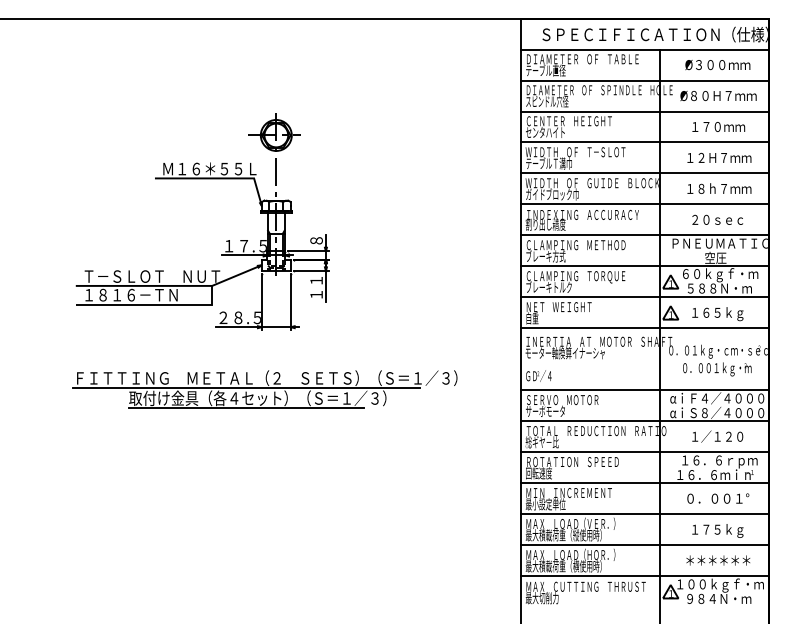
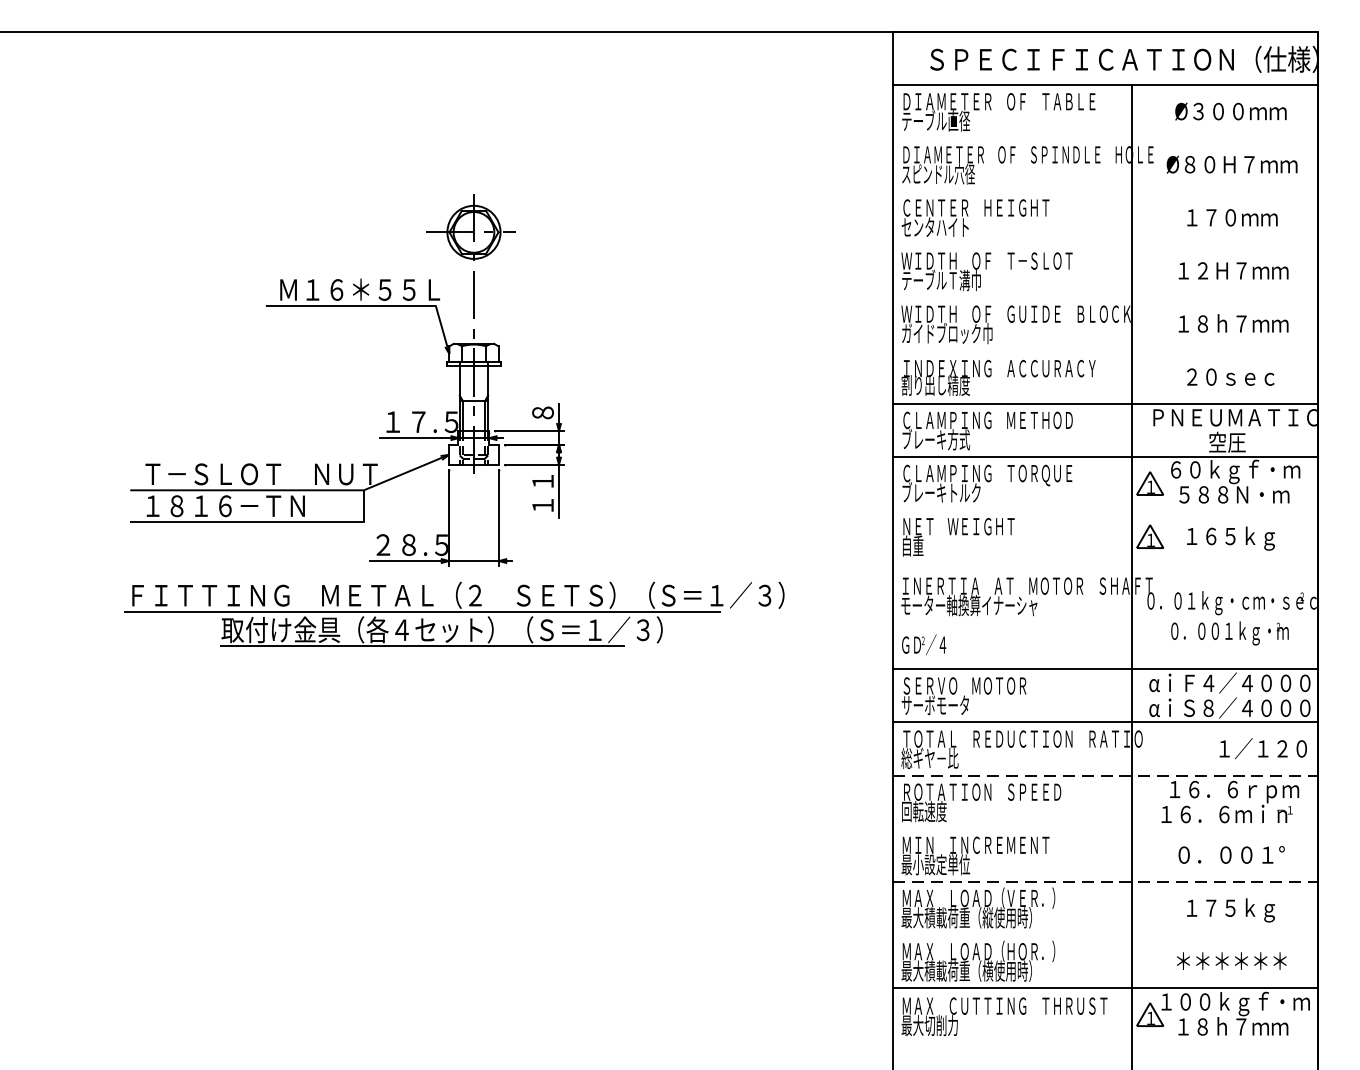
line: (644, 80) -> (1105, 138), removed
line: (644, 111) -> (1105, 191), removed
line: (644, 142) -> (1105, 244), removed
line: (644, 173) -> (1105, 297), removed
line: (644, 204) -> (1105, 350), removed
line: (644, 297) -> (1105, 510), removed
line: (644, 328) -> (1105, 563), removed
part: (264, 389) -> (453, 614), moved
text: (717, 436) -> (1262, 748), moved
line: (644, 452) -> (1105, 775), solid -> dashed
line: (644, 483) -> (1105, 829), removed
line: (644, 514) -> (1105, 882), solid -> dashed
line: (644, 545) -> (1105, 935), removed
text: (713, 598) -> (1223, 1026), ９８４Ｎ・ｍ -> １８ｈ７ｍｍ

